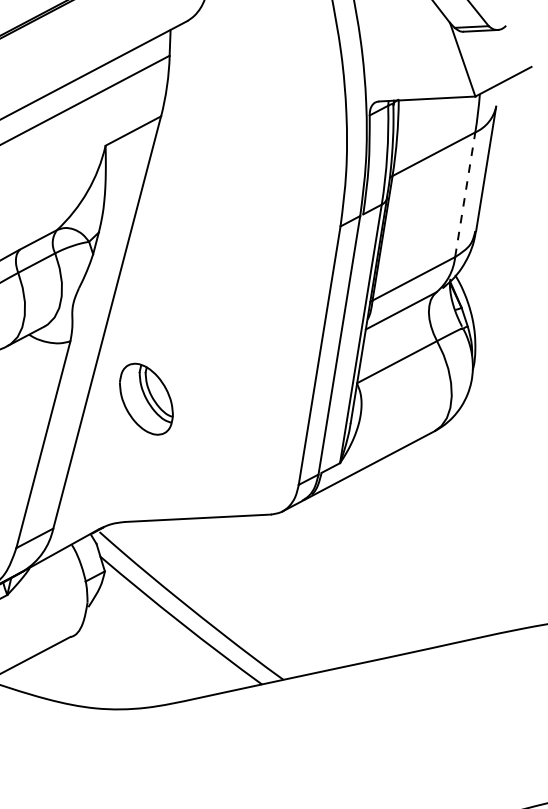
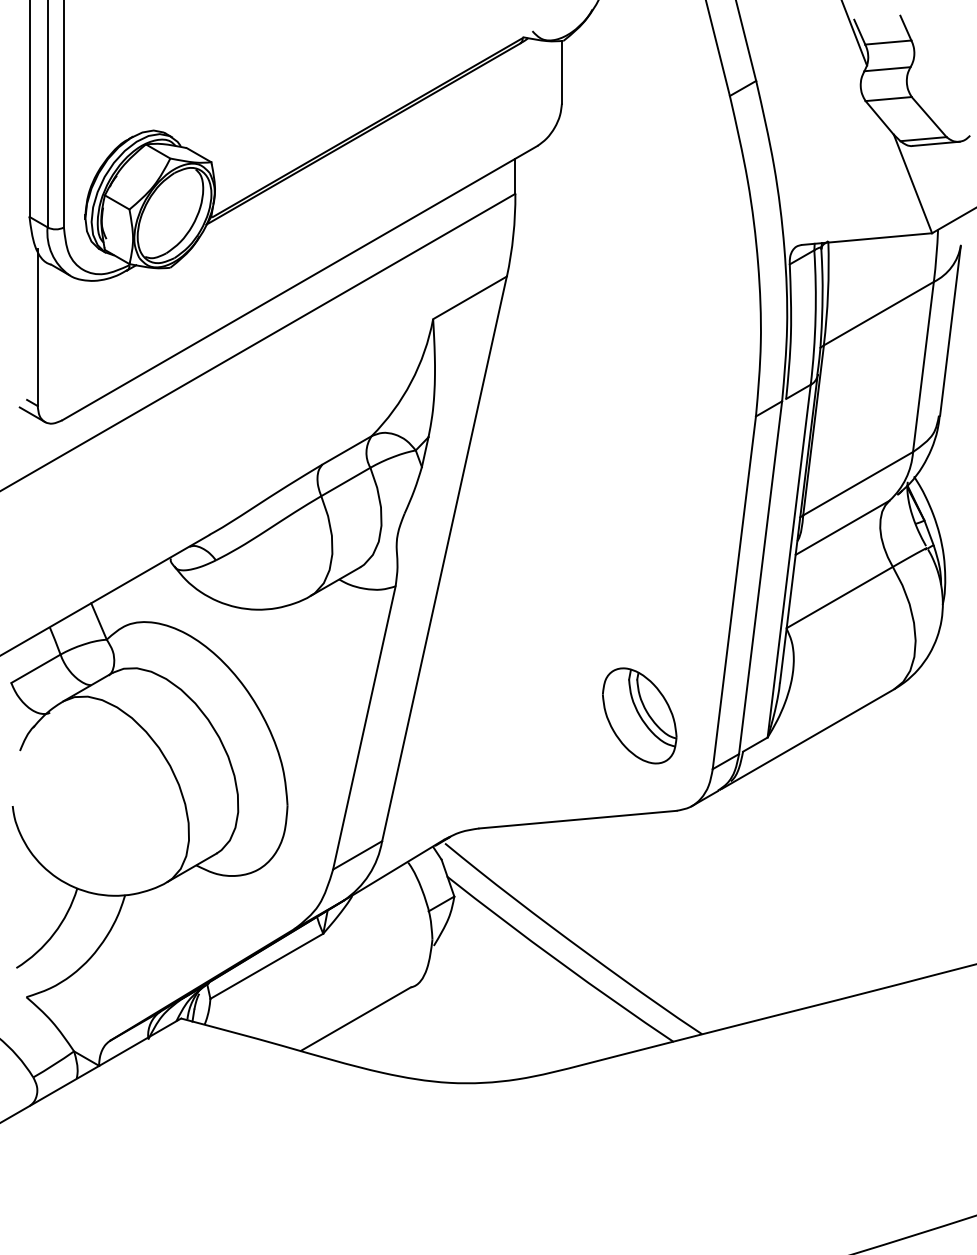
line: (465, 194) -> (923, 366), dashed -> solid
part: (146, 398) -> (639, 715), moved

